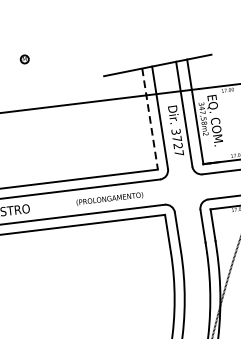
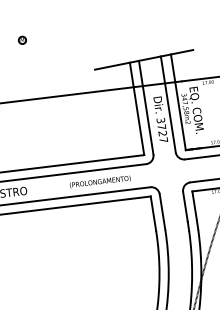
part: (23, 58) -> (21, 39), moved
line: (150, 118) -> (137, 108), dashed -> solid

